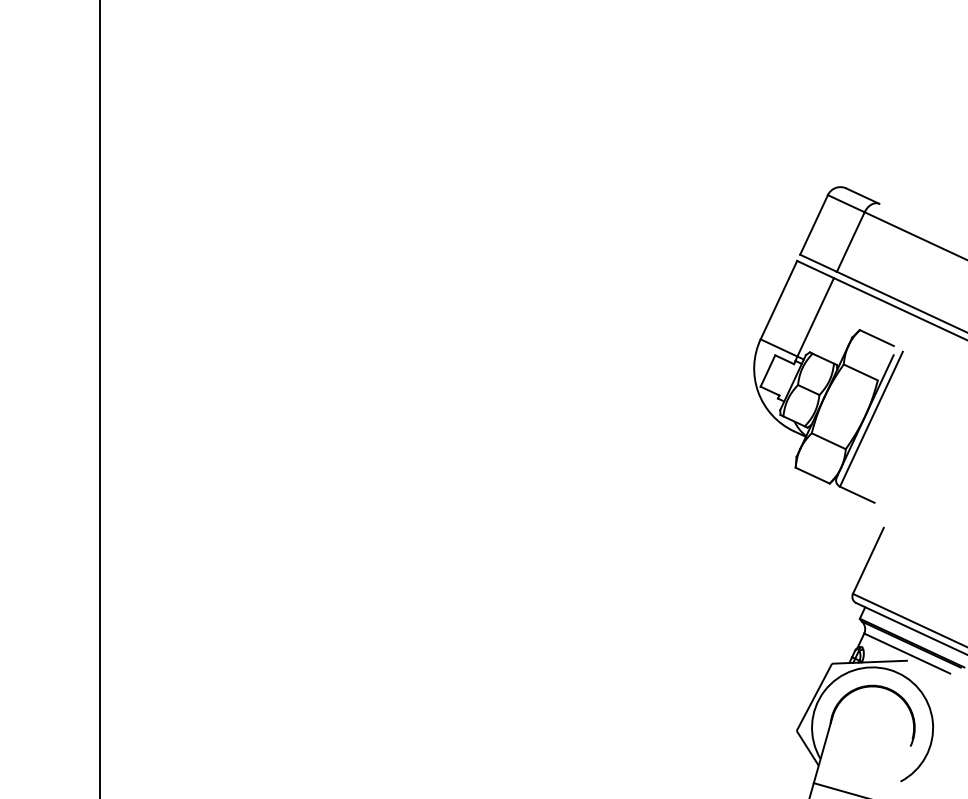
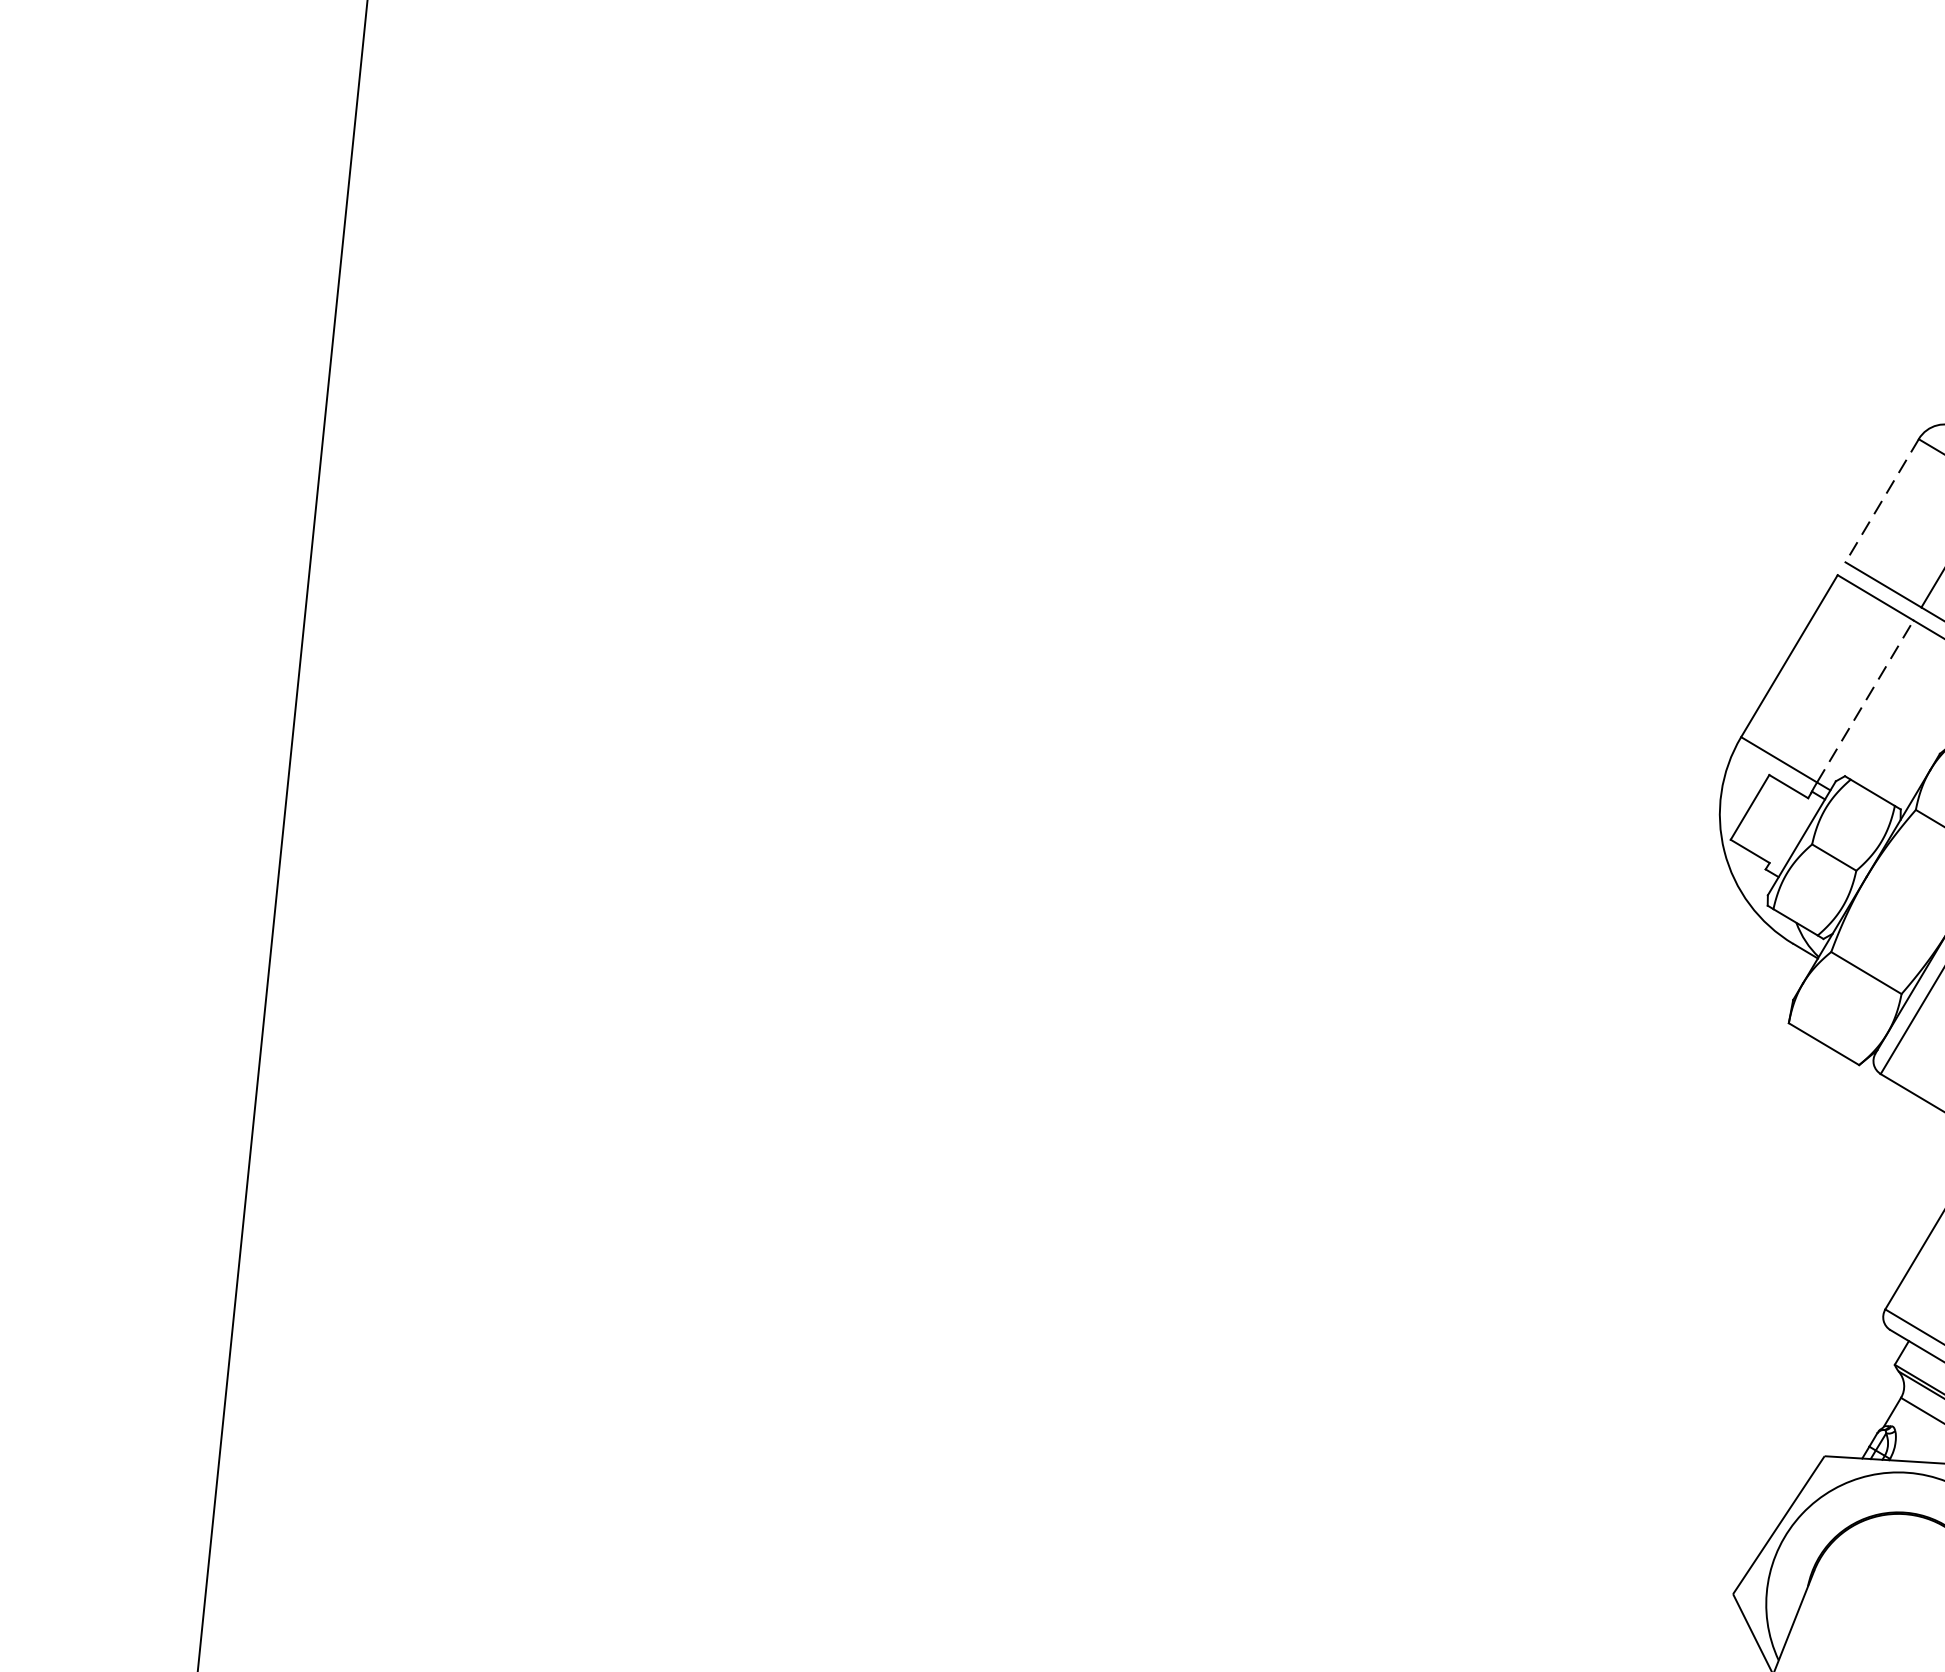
line: (814, 224) -> (1883, 499), solid -> dashed
line: (815, 316) -> (1865, 699), solid -> dashed

